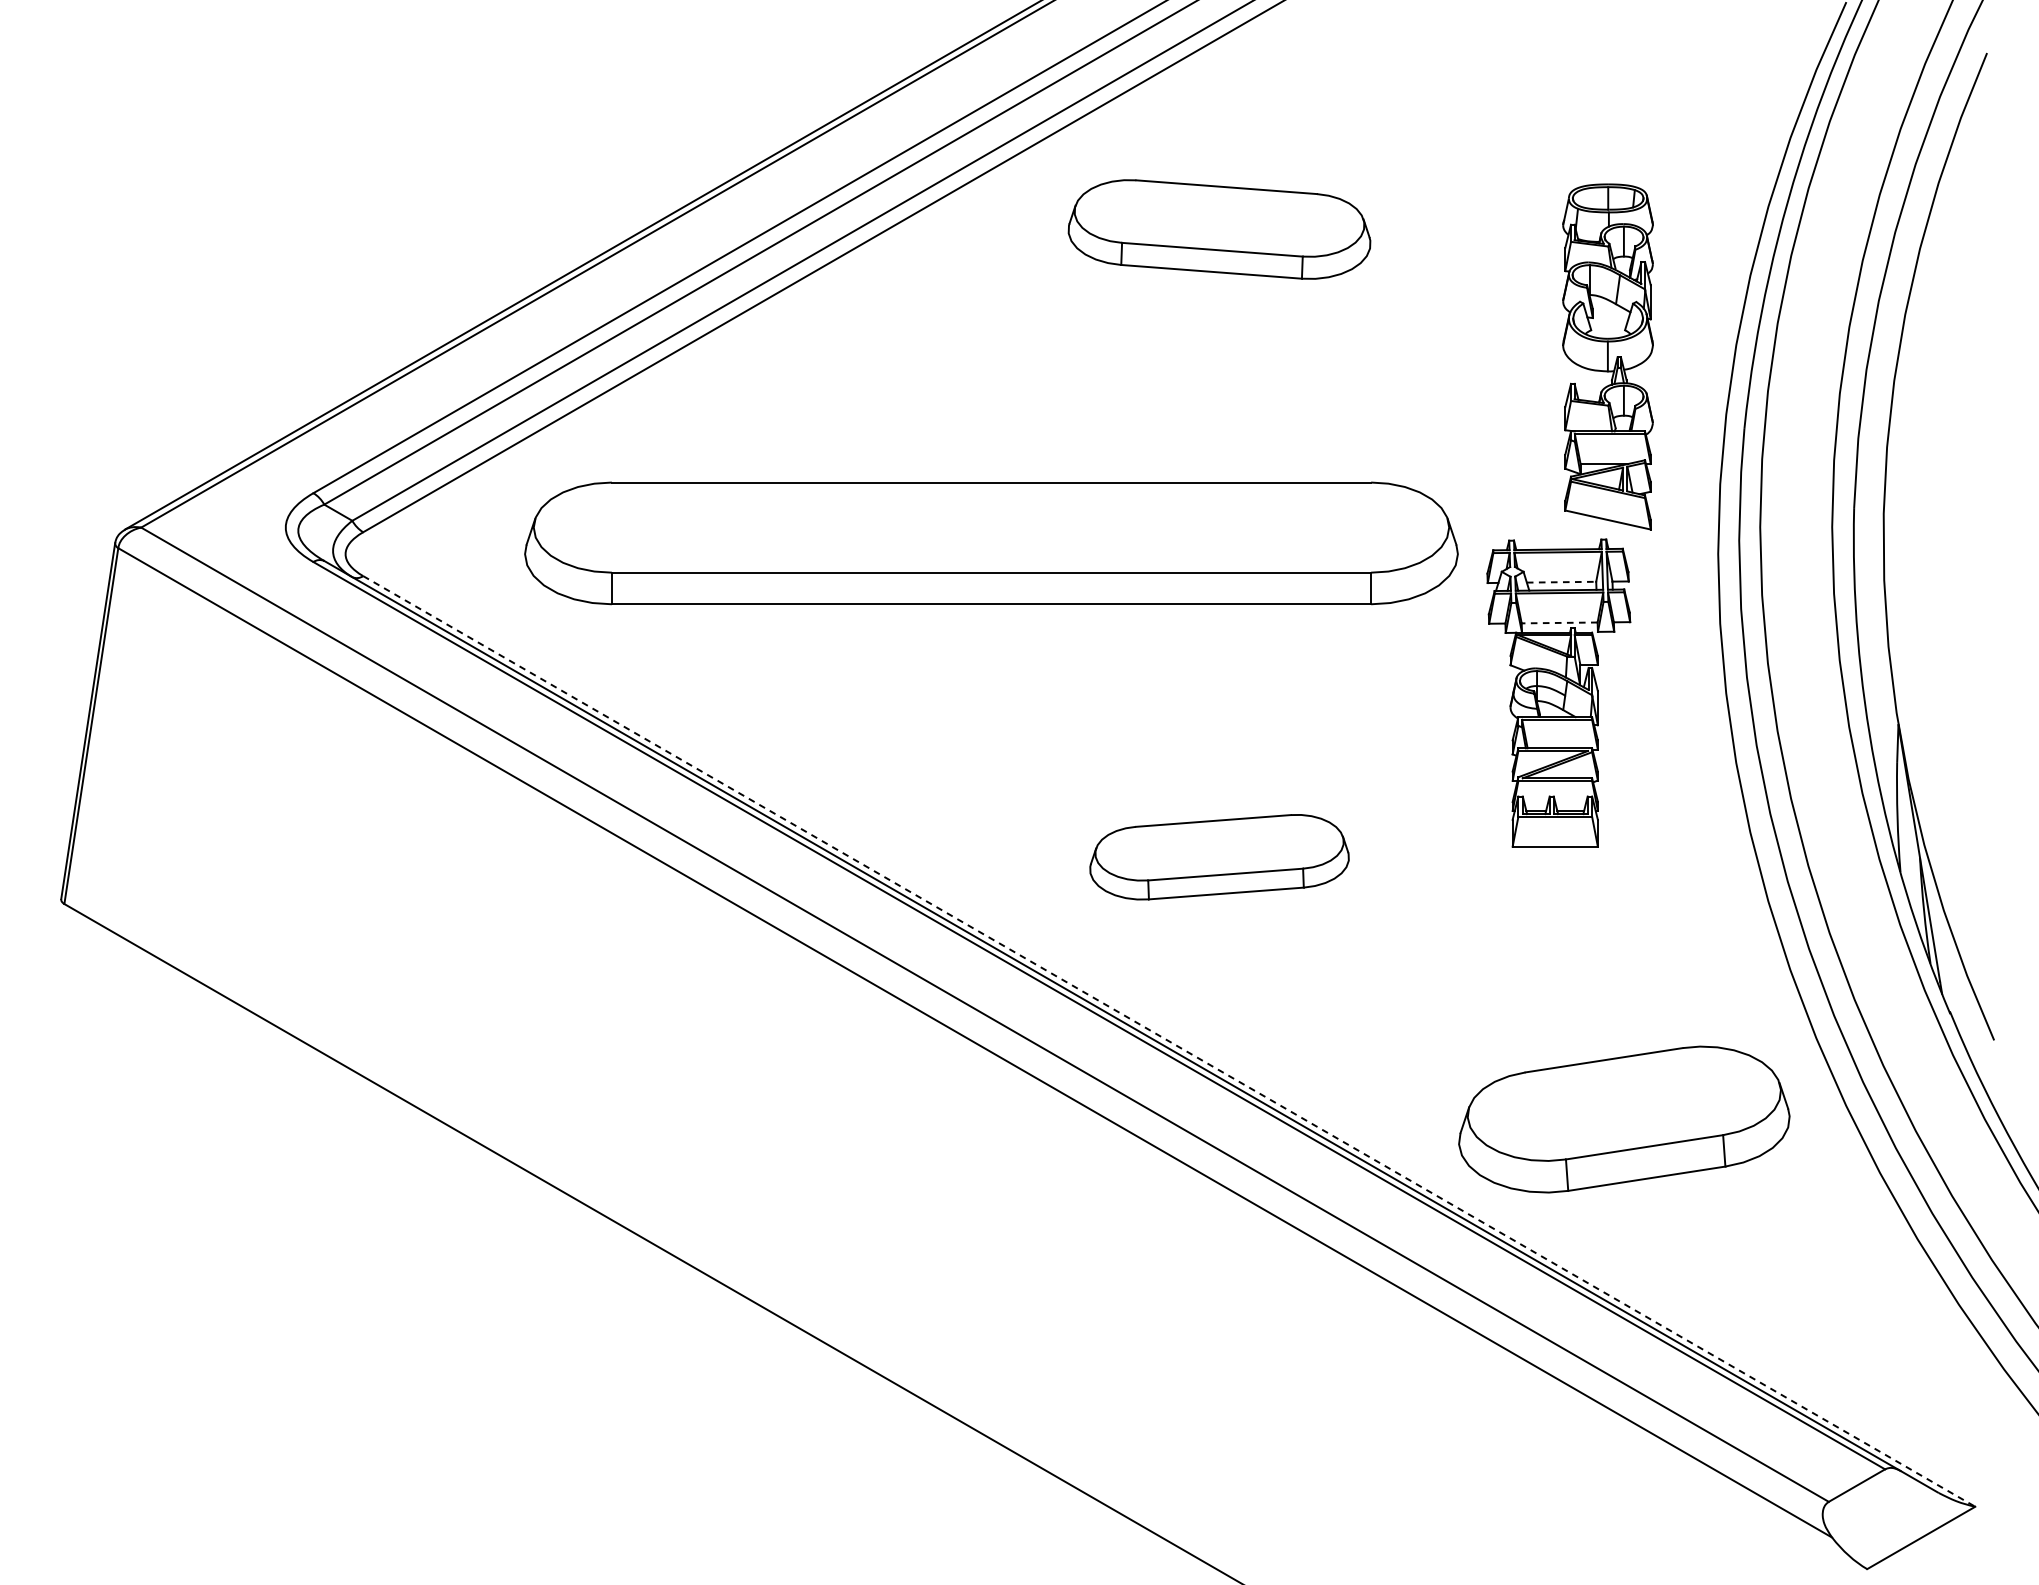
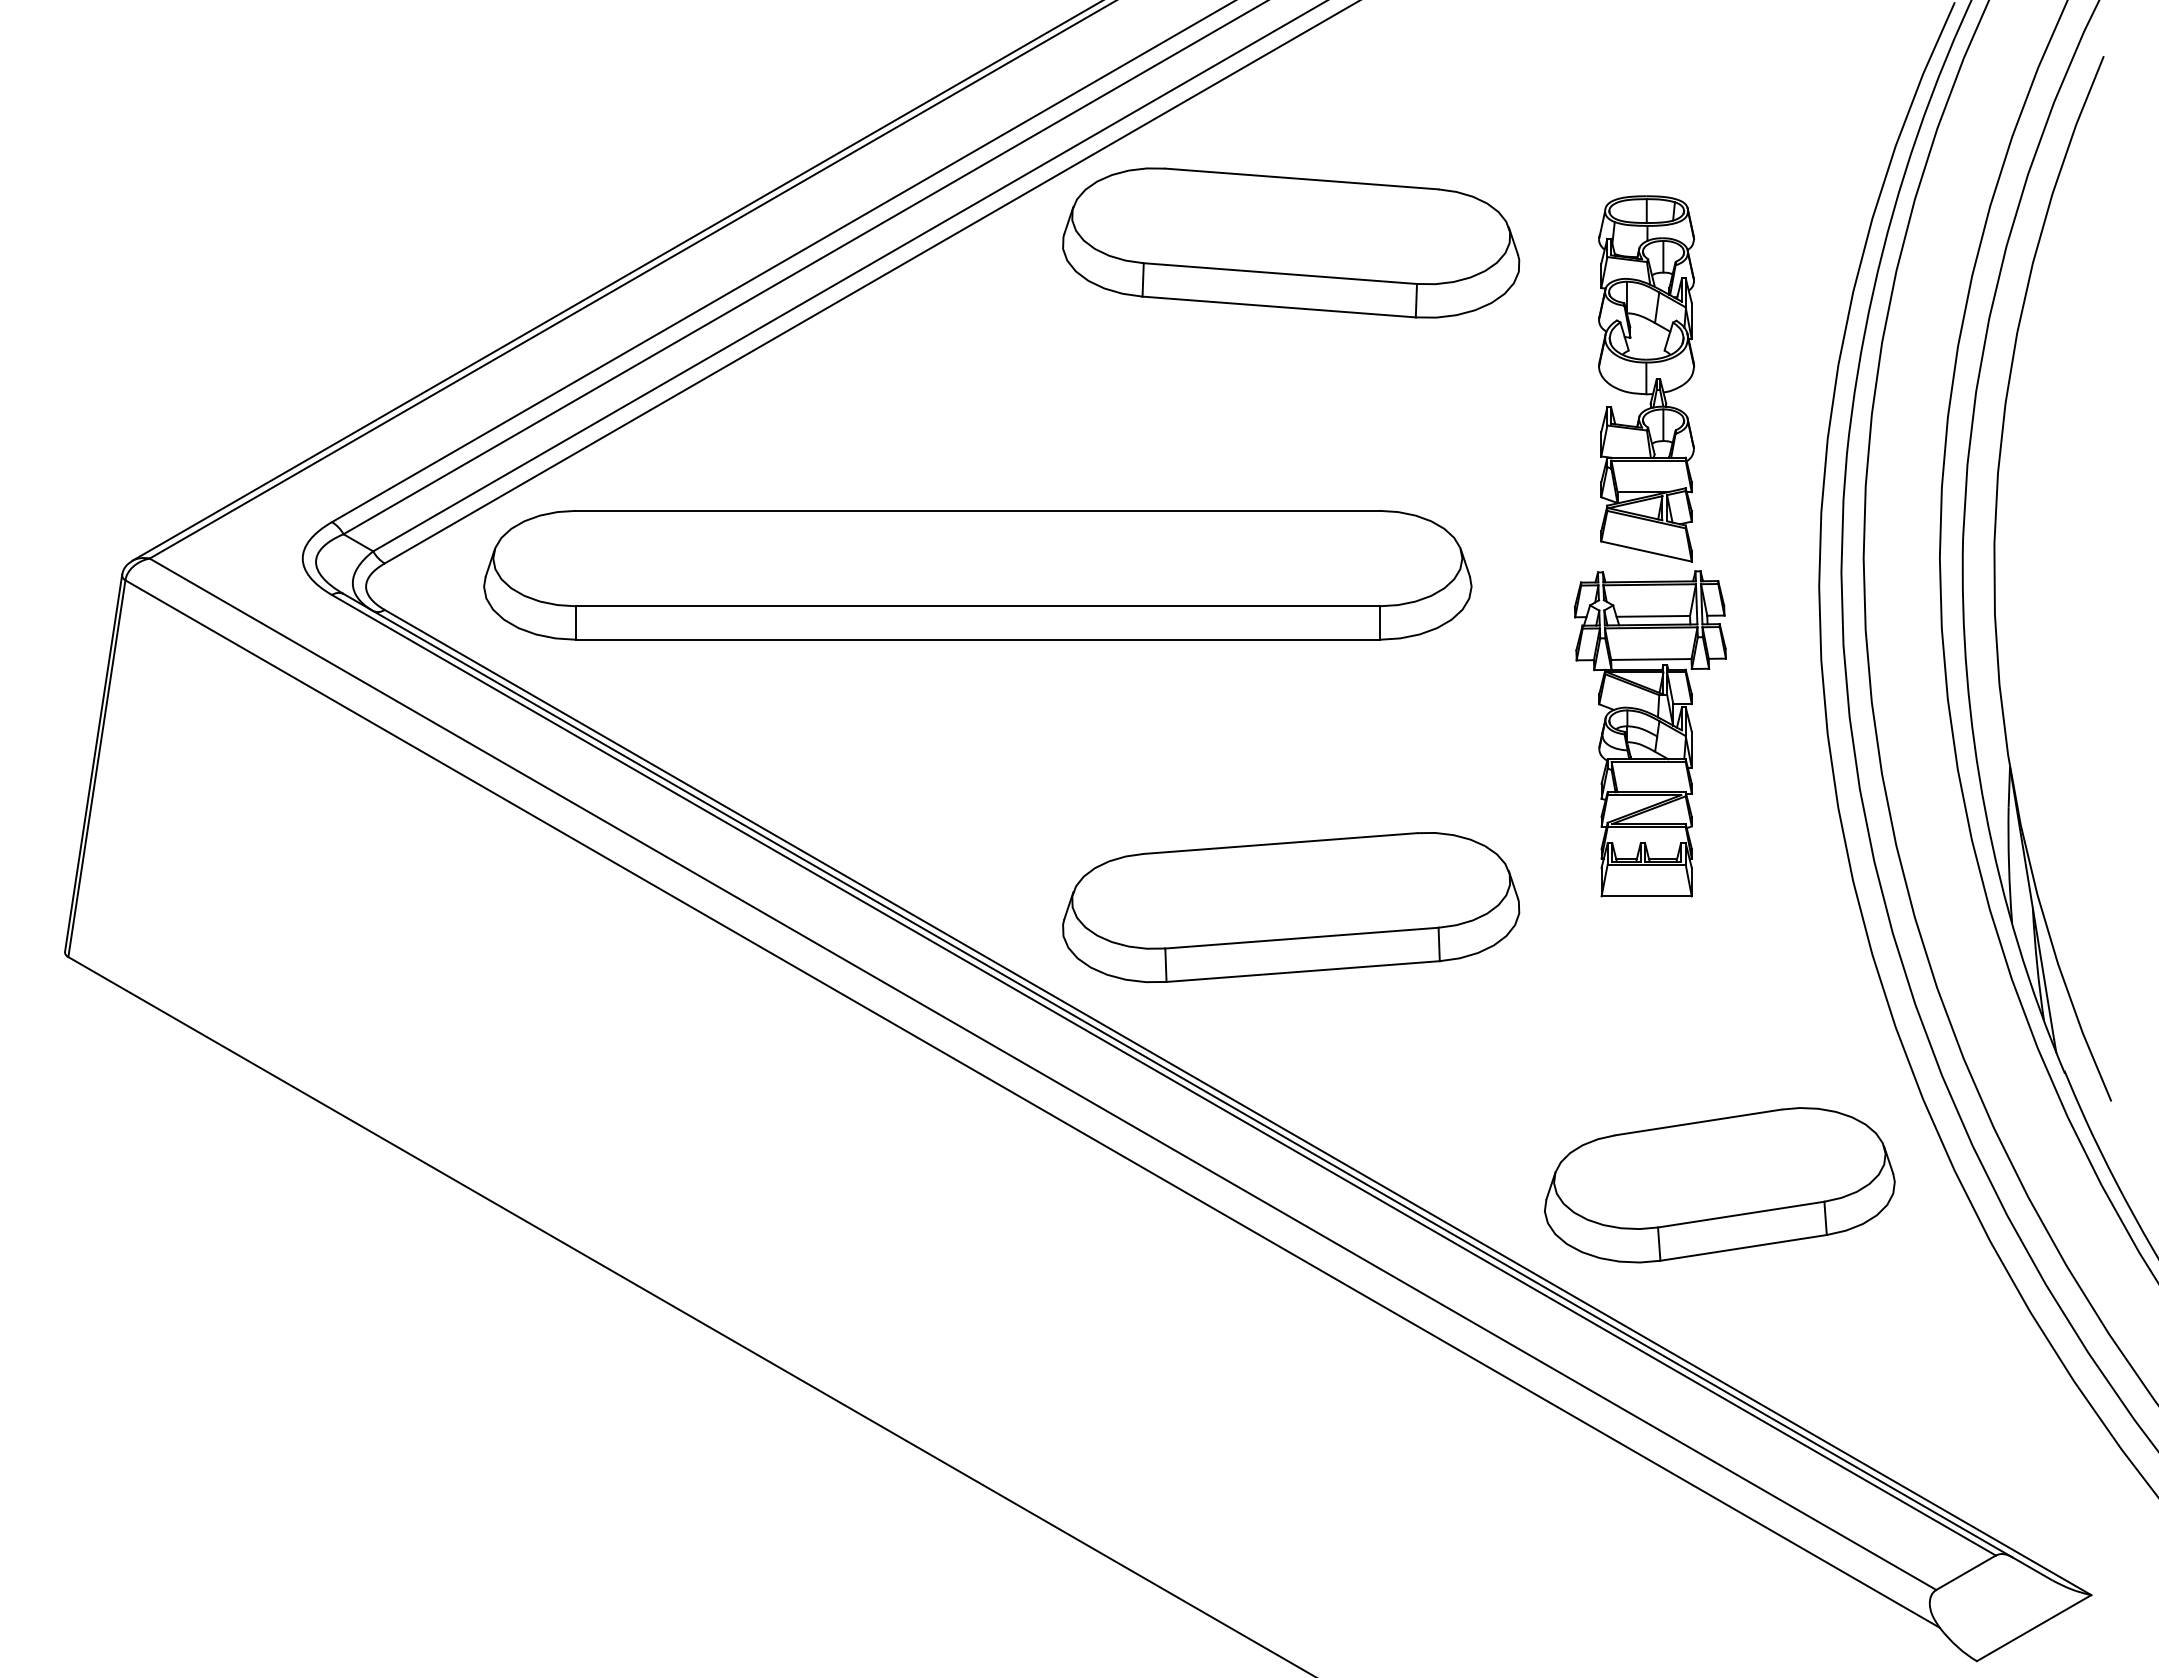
part: (1219, 229) -> (1291, 242), size x1.43
part: (1607, 356) -> (1646, 378), moved
part: (991, 543) -> (977, 575), moved
line: (1561, 582) -> (1653, 616), dashed -> solid
line: (1558, 622) -> (1650, 659), dashed -> solid
part: (1219, 857) -> (1291, 907), size x1.67
line: (1169, 1041) -> (1238, 1102), dashed -> solid

